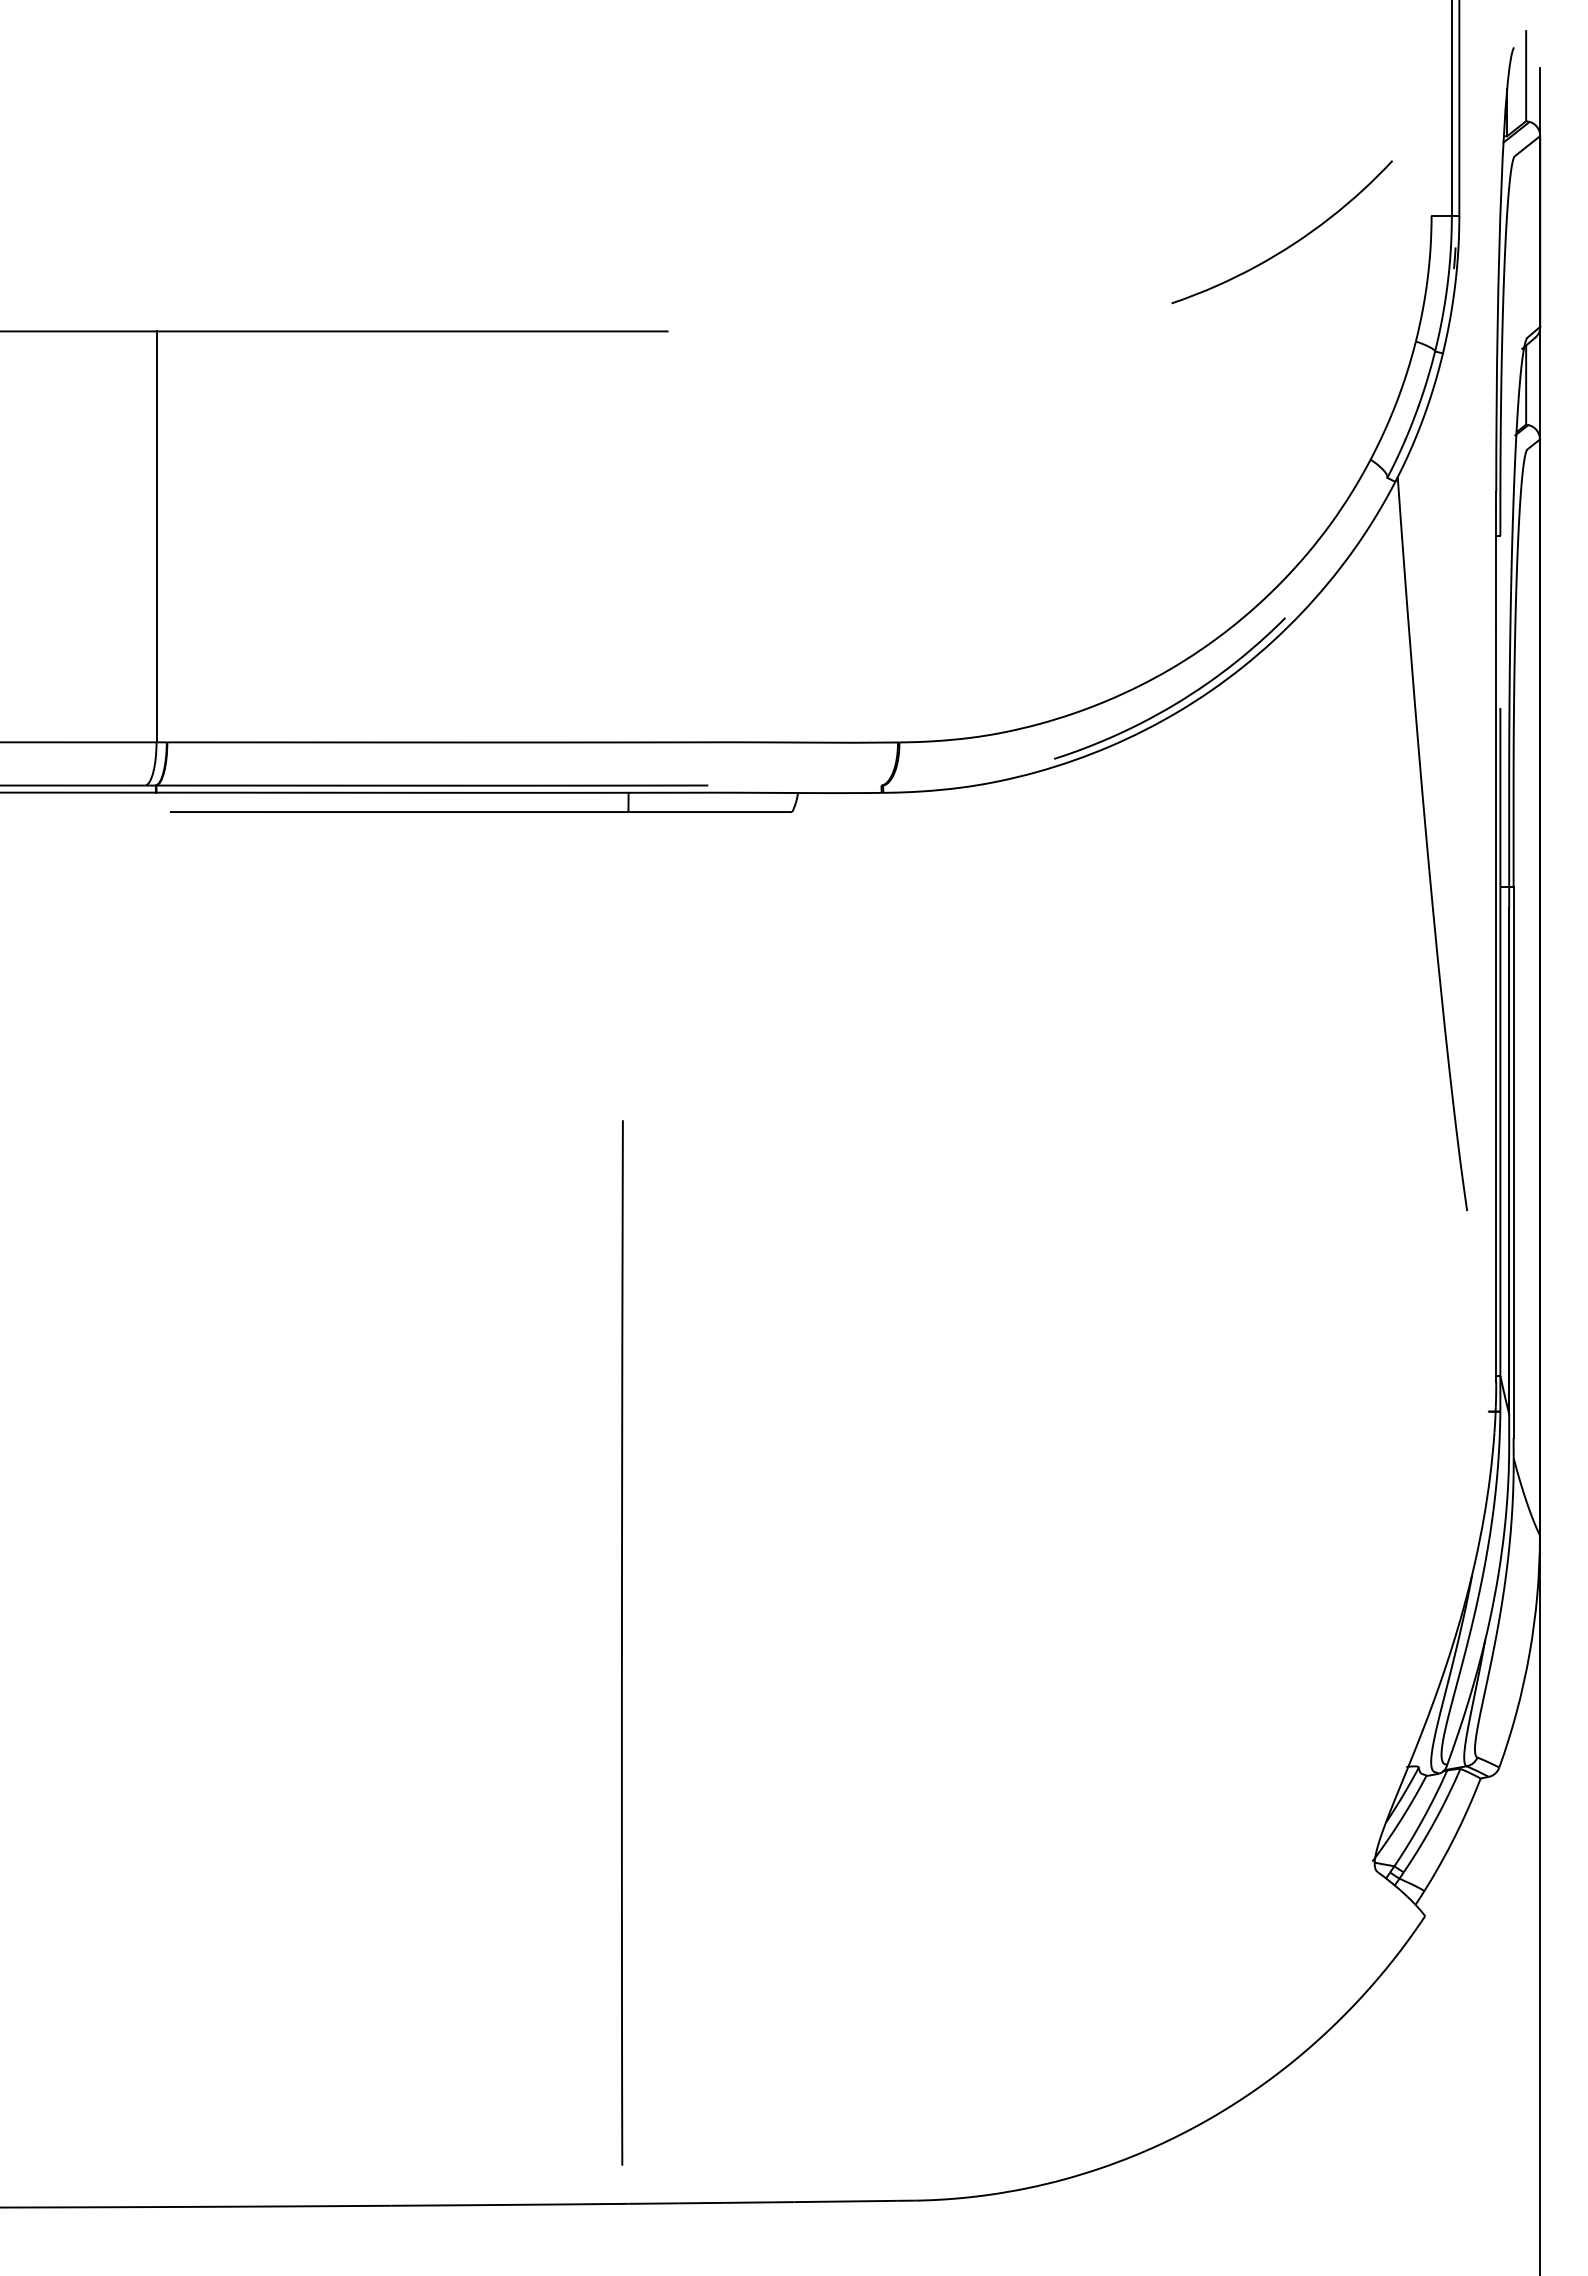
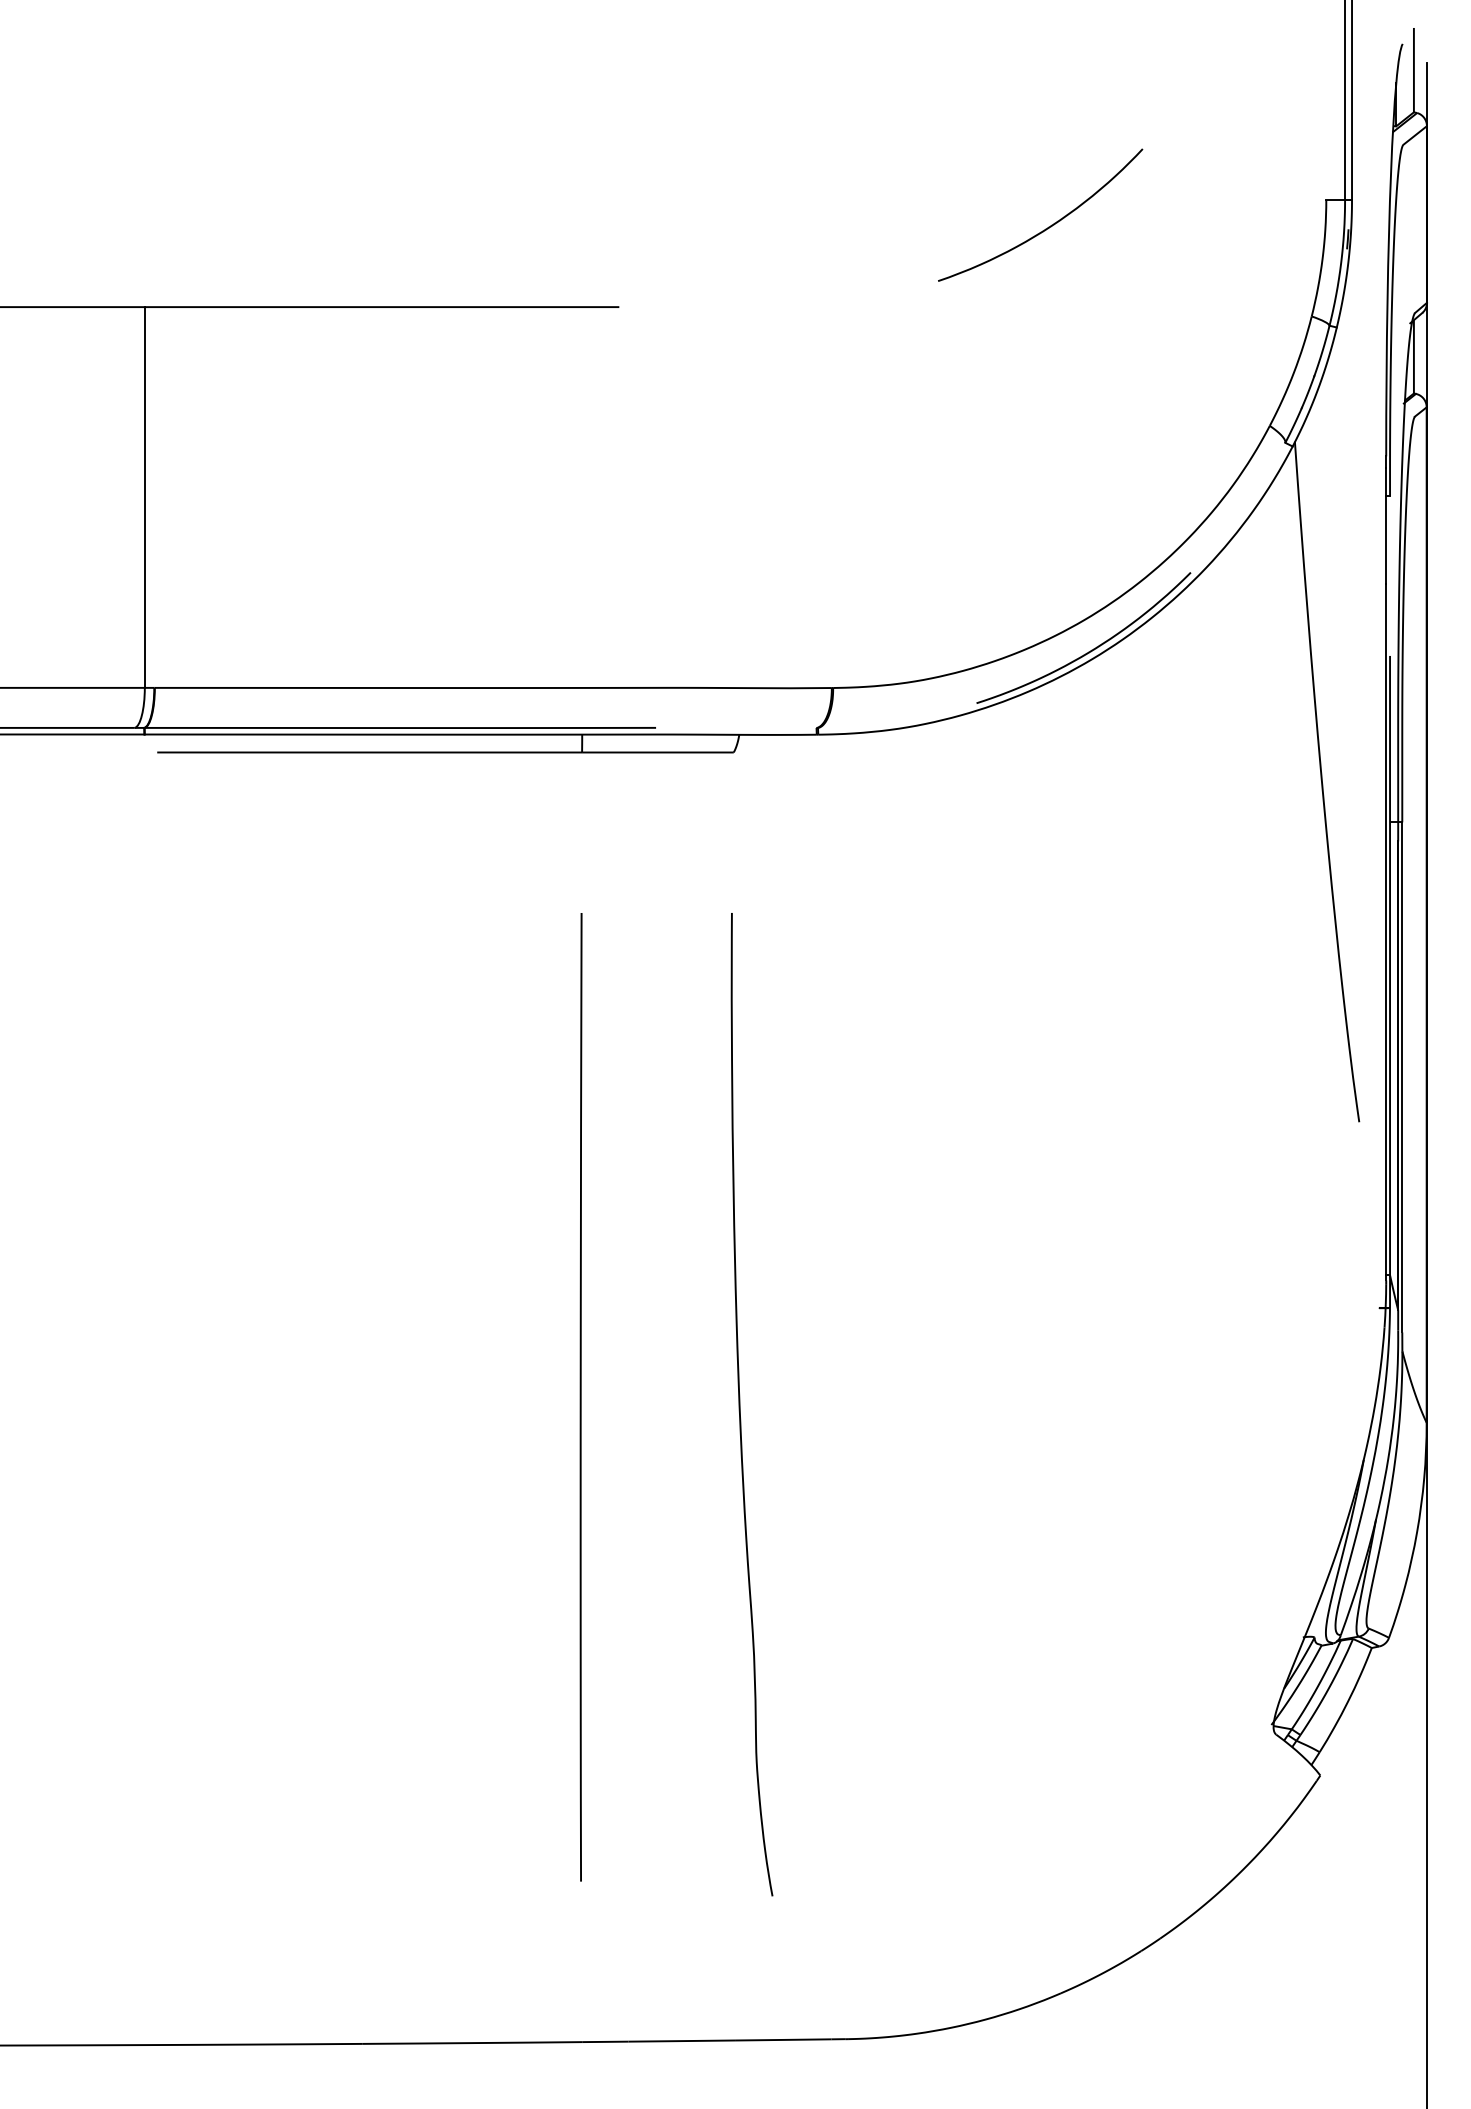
curve: (1289, 245) -> (1047, 227), moved
curve: (799, 1515) -> (740, 1404), added
line: (622, 1642) -> (581, 1396), moved

